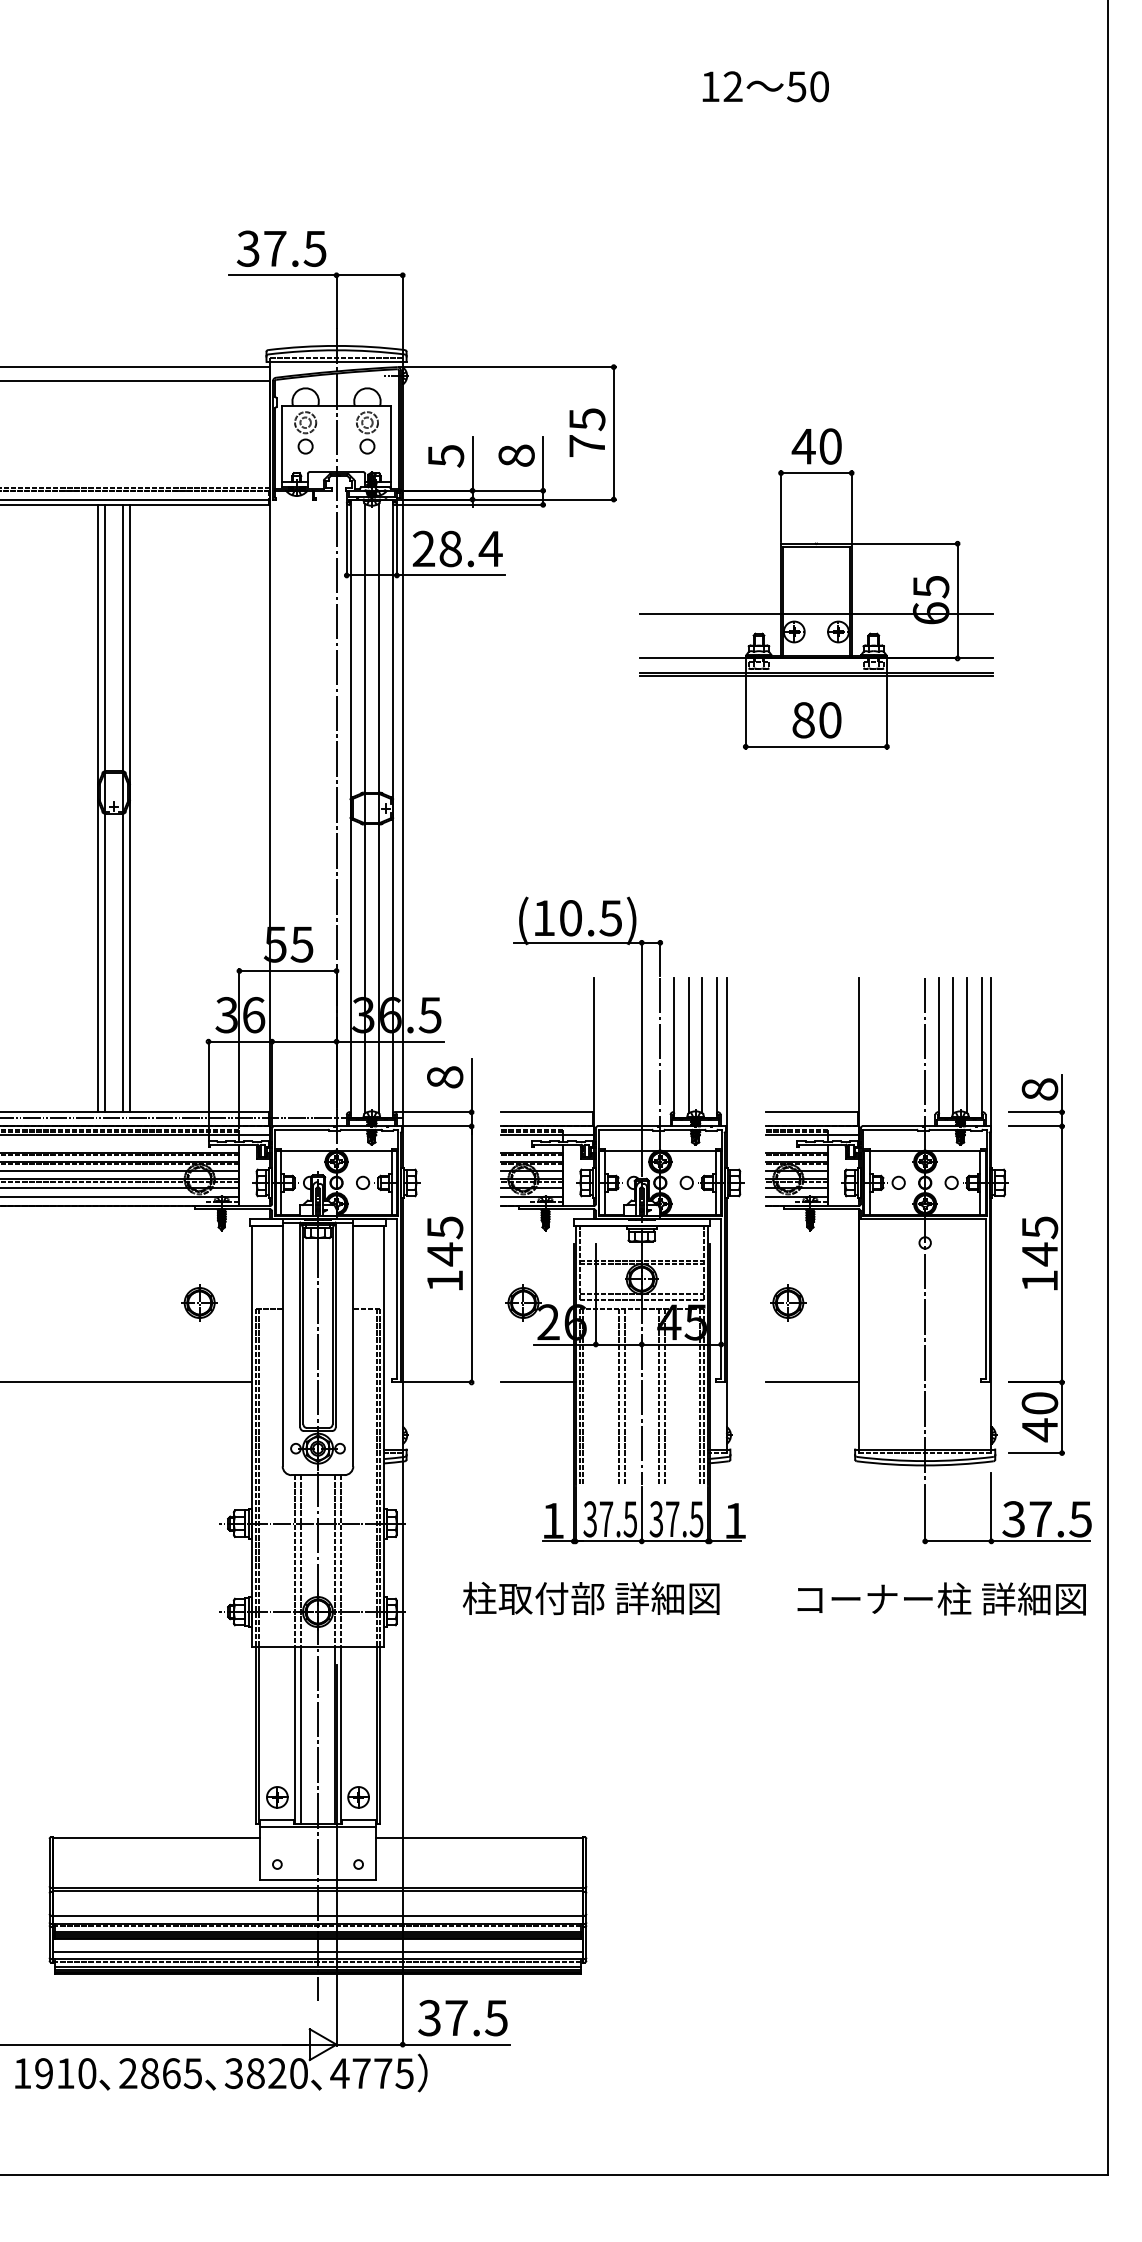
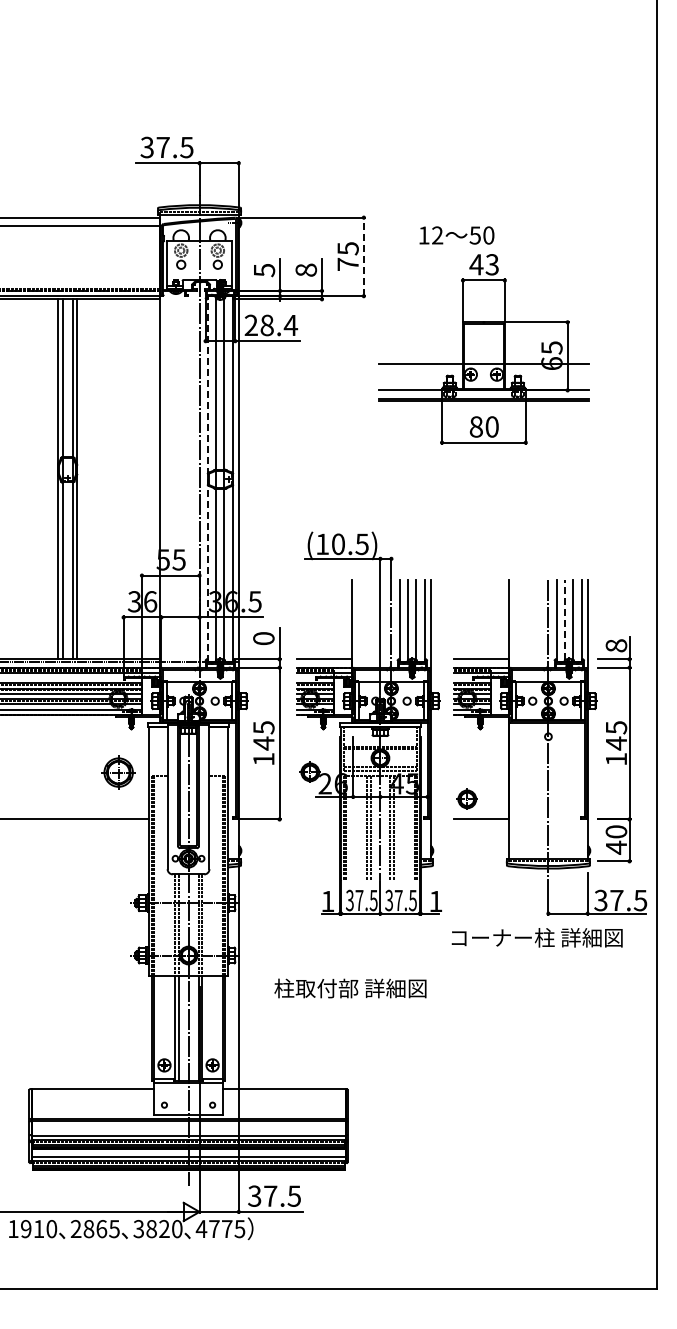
text: (765, 86) -> (456, 235), moved
line: (613, 432) -> (363, 256), solid -> dashed
text: (829, 446) -> (491, 264), 40 -> 43
line: (349, 807) -> (207, 478), solid -> dashed
line: (953, 1045) -> (565, 619), solid -> dashed
text: (444, 1077) -> (263, 638), 8 -> 0
part: (198, 1301) -> (117, 771), size x1.6
part: (786, 1301) -> (466, 798), moved
line: (538, 1382) -> (319, 819), removed
text: (591, 1598) -> (350, 988), moved
text: (940, 1598) -> (536, 937), moved

